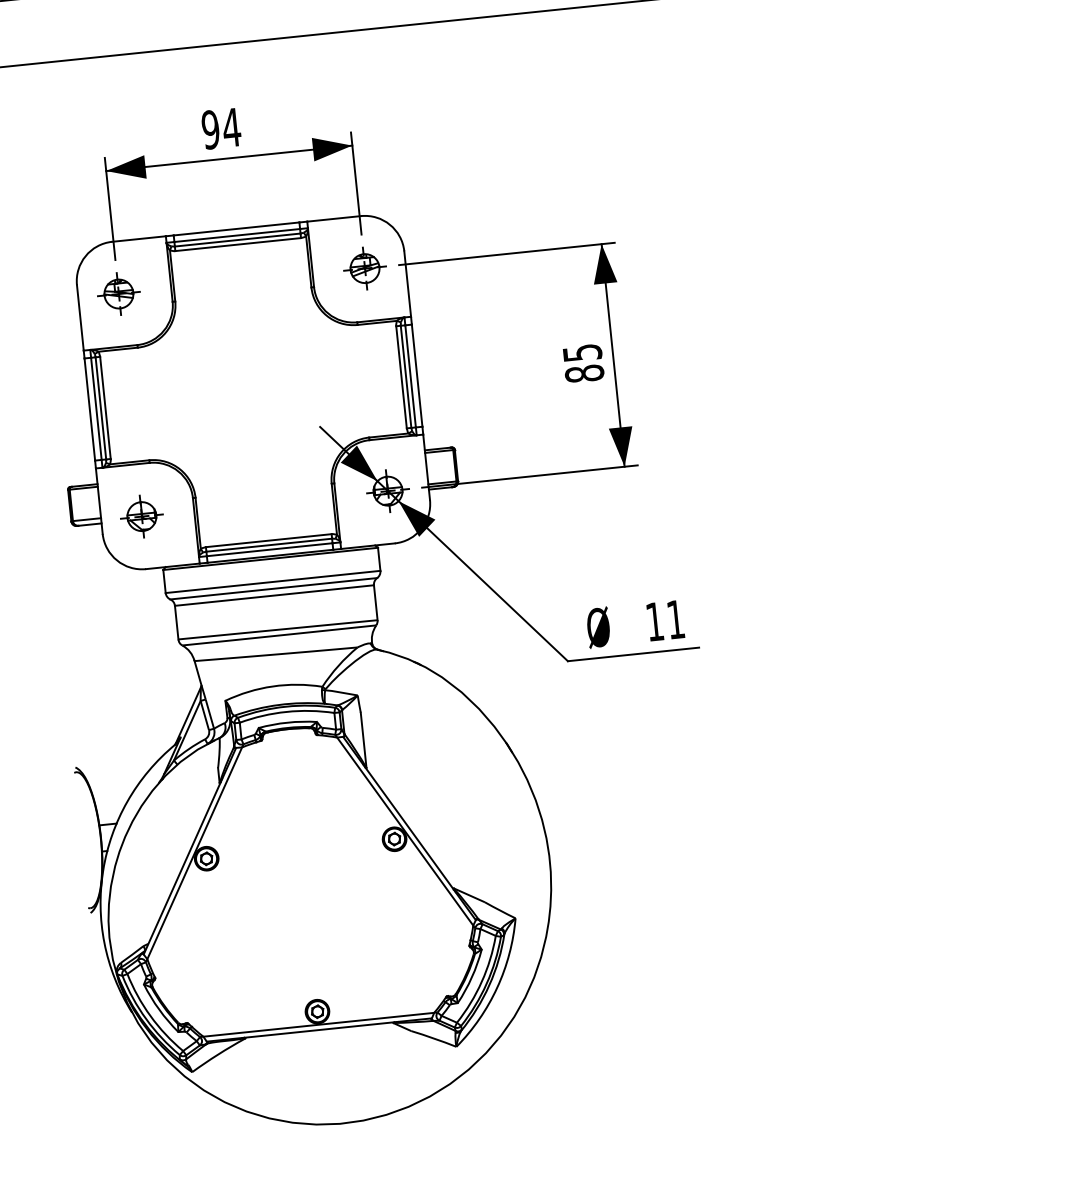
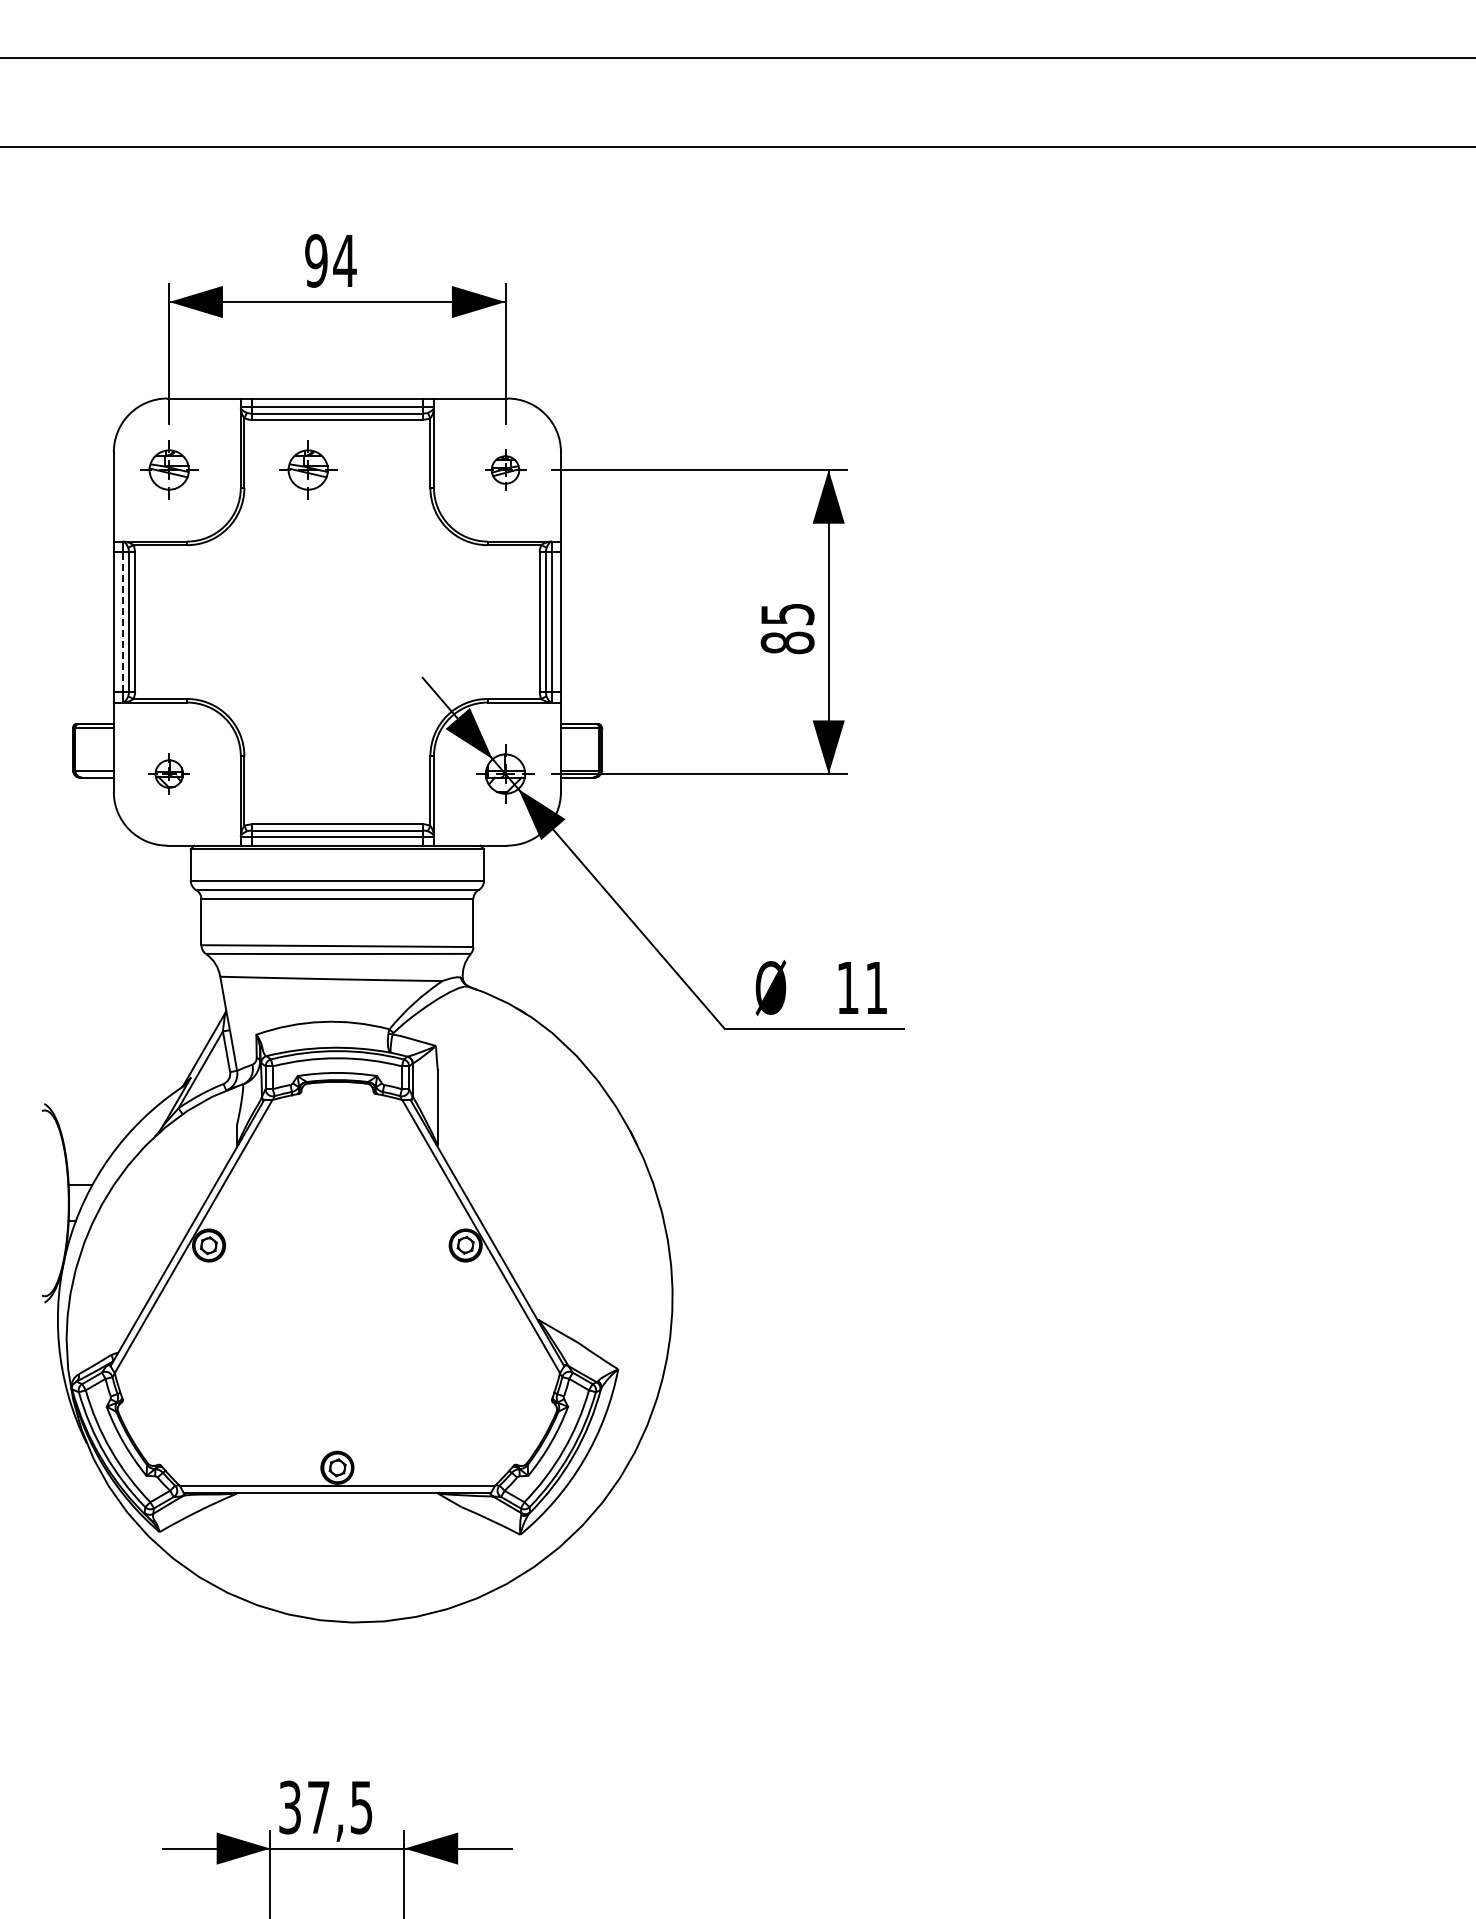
part: (364, 268) -> (505, 469), size x0.7
part: (220, 283) -> (308, 469), added
line: (96, 409) -> (122, 622), solid -> dashed
part: (142, 516) -> (169, 773), size x0.7

